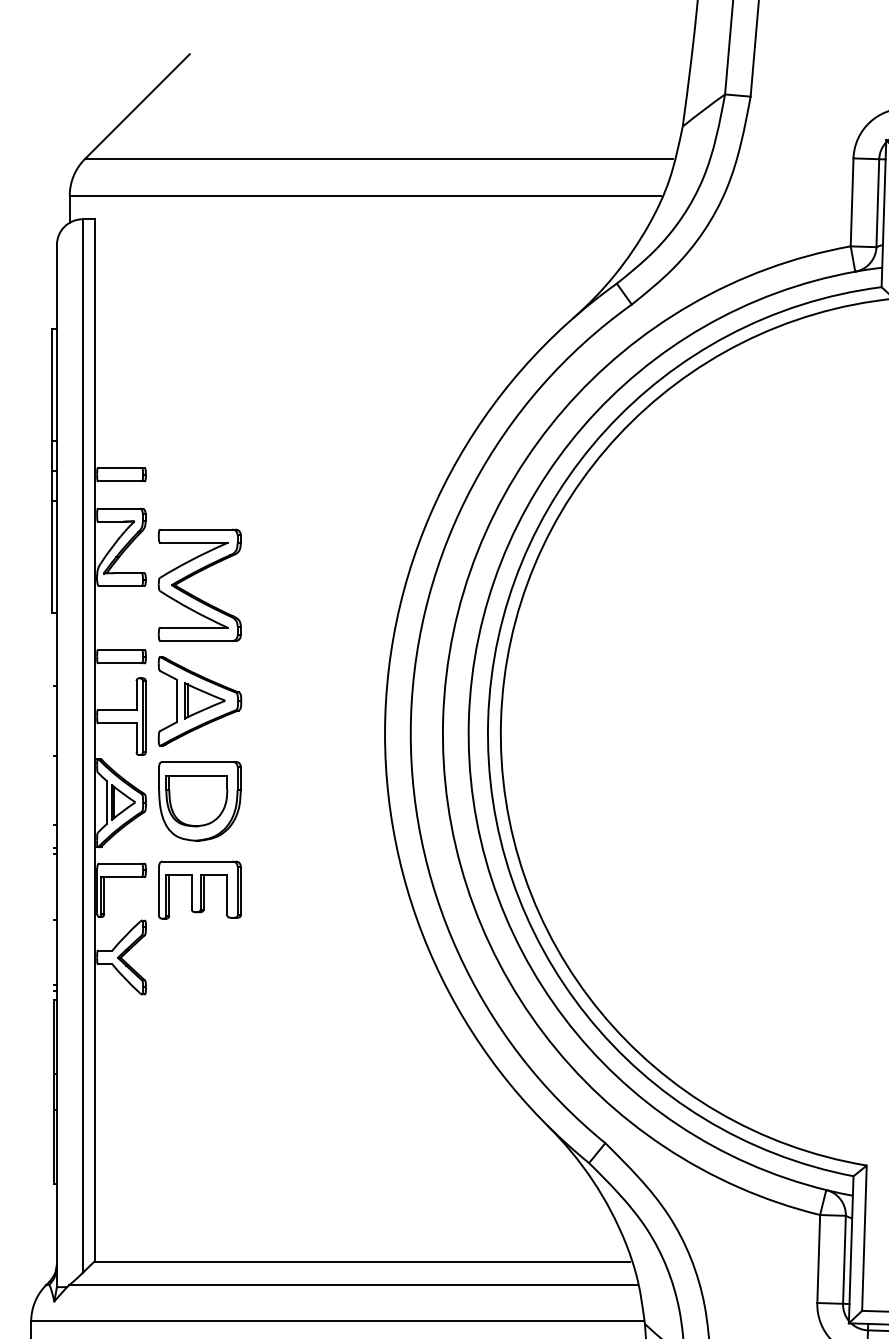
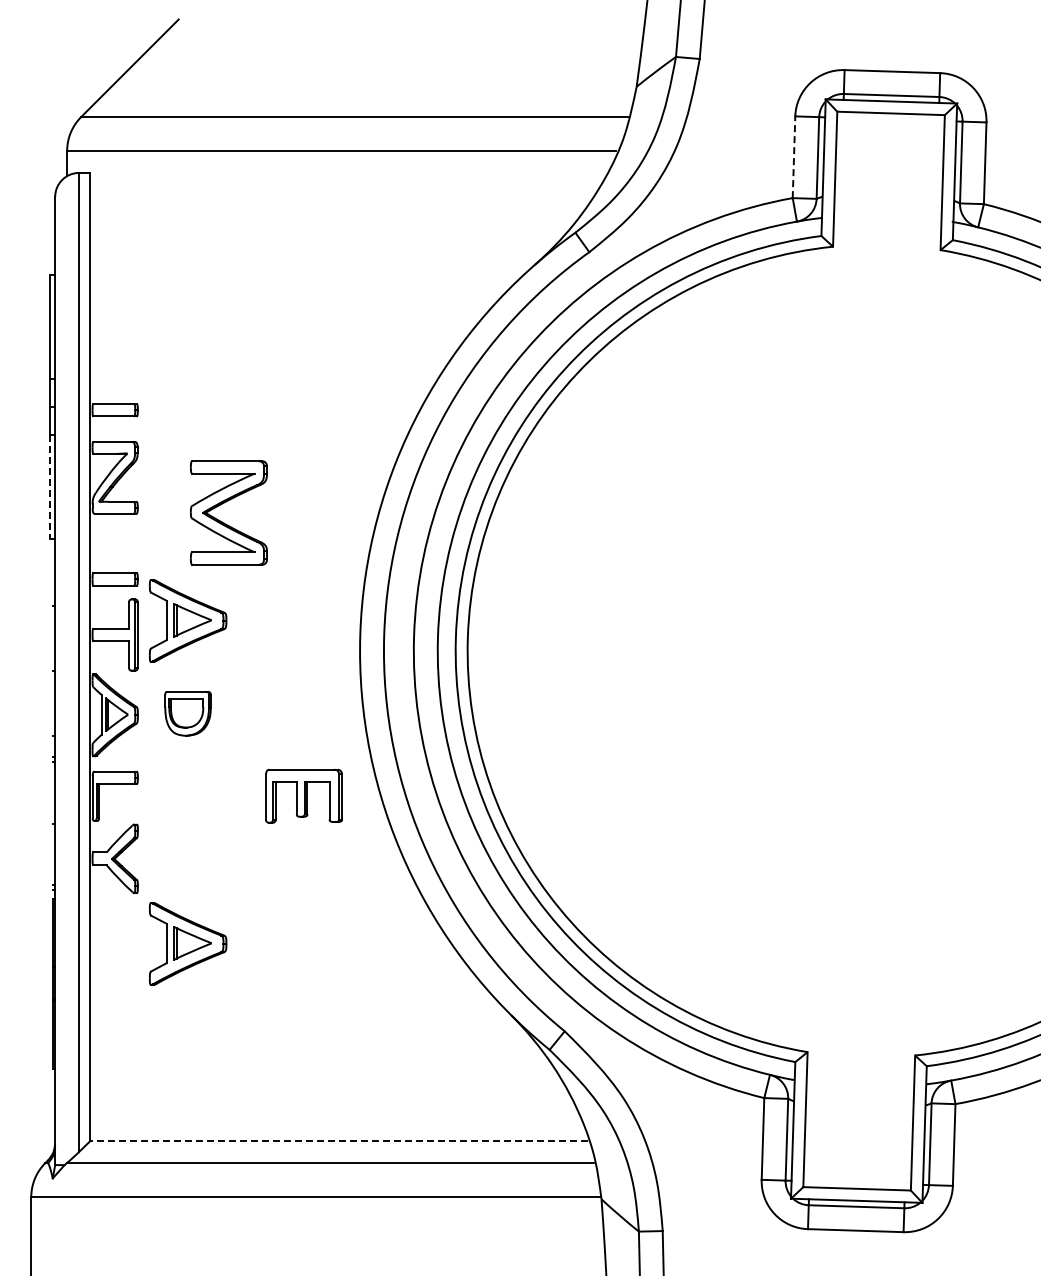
line: (852, 202) -> (794, 157), solid -> dashed
line: (51, 556) -> (50, 486), solid -> dashed
part: (195, 575) -> (224, 503), moved
part: (199, 801) -> (187, 713), size x0.6
part: (199, 889) -> (303, 795), moved
part: (200, 1048) -> (188, 943), added
line: (361, 1261) -> (338, 1141), solid -> dashed

